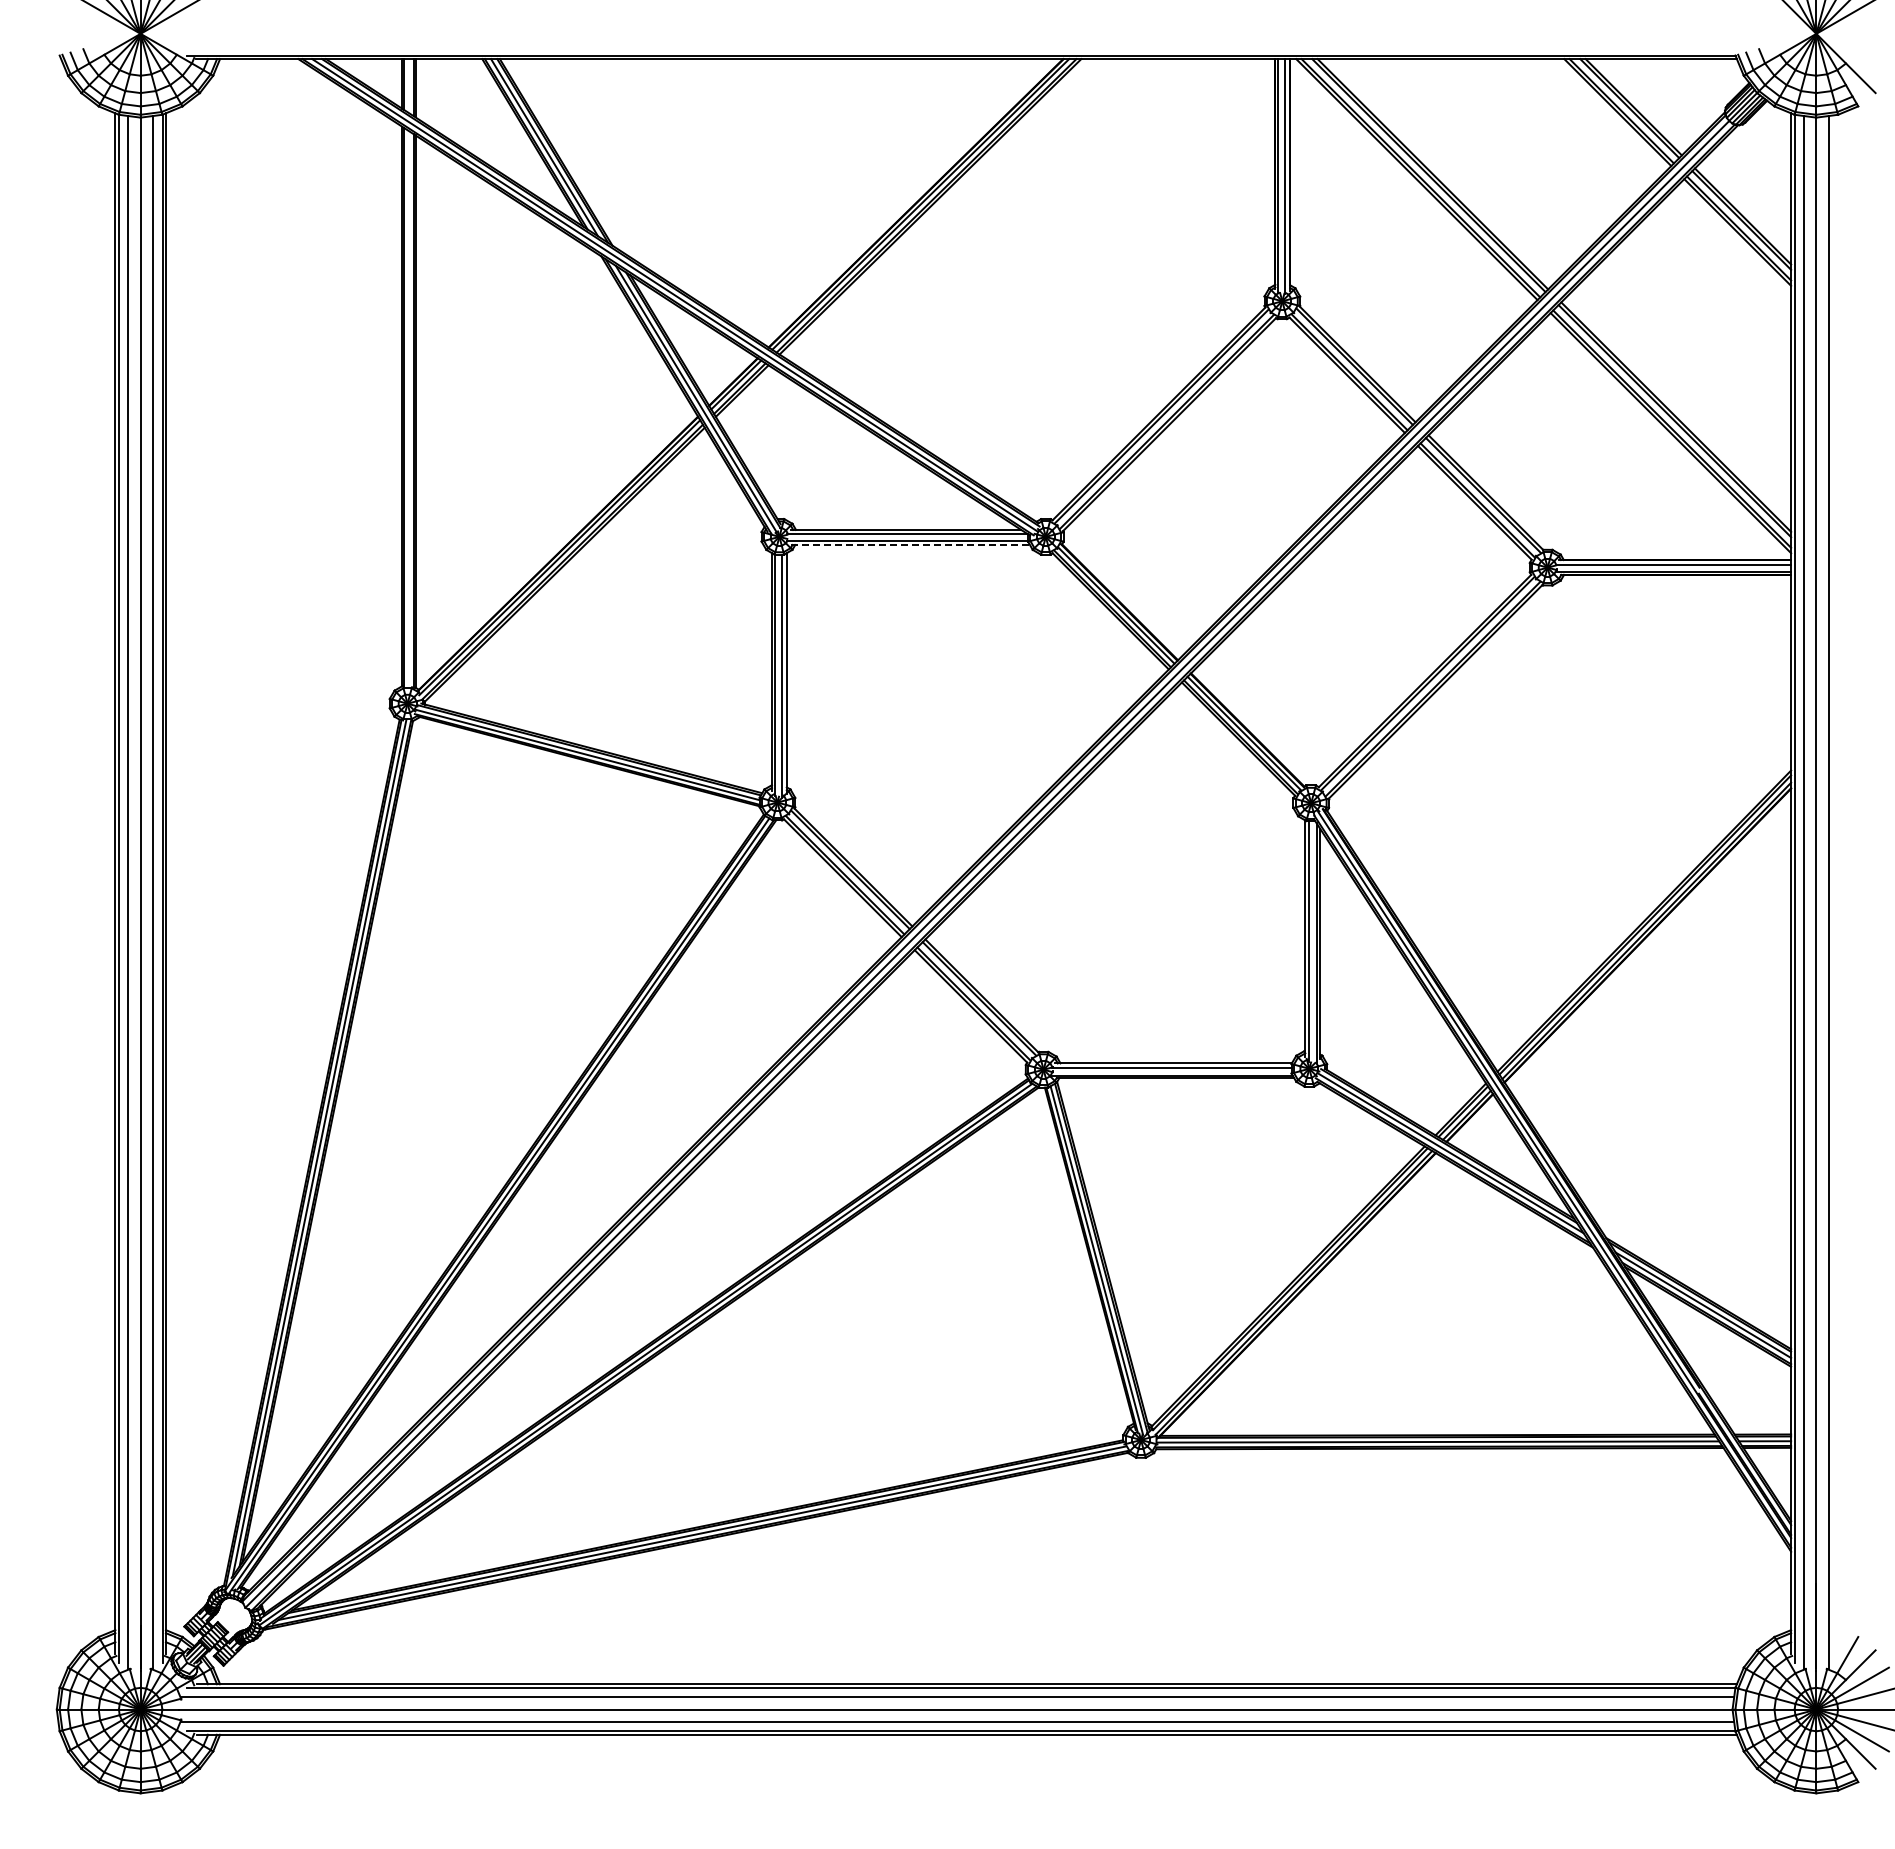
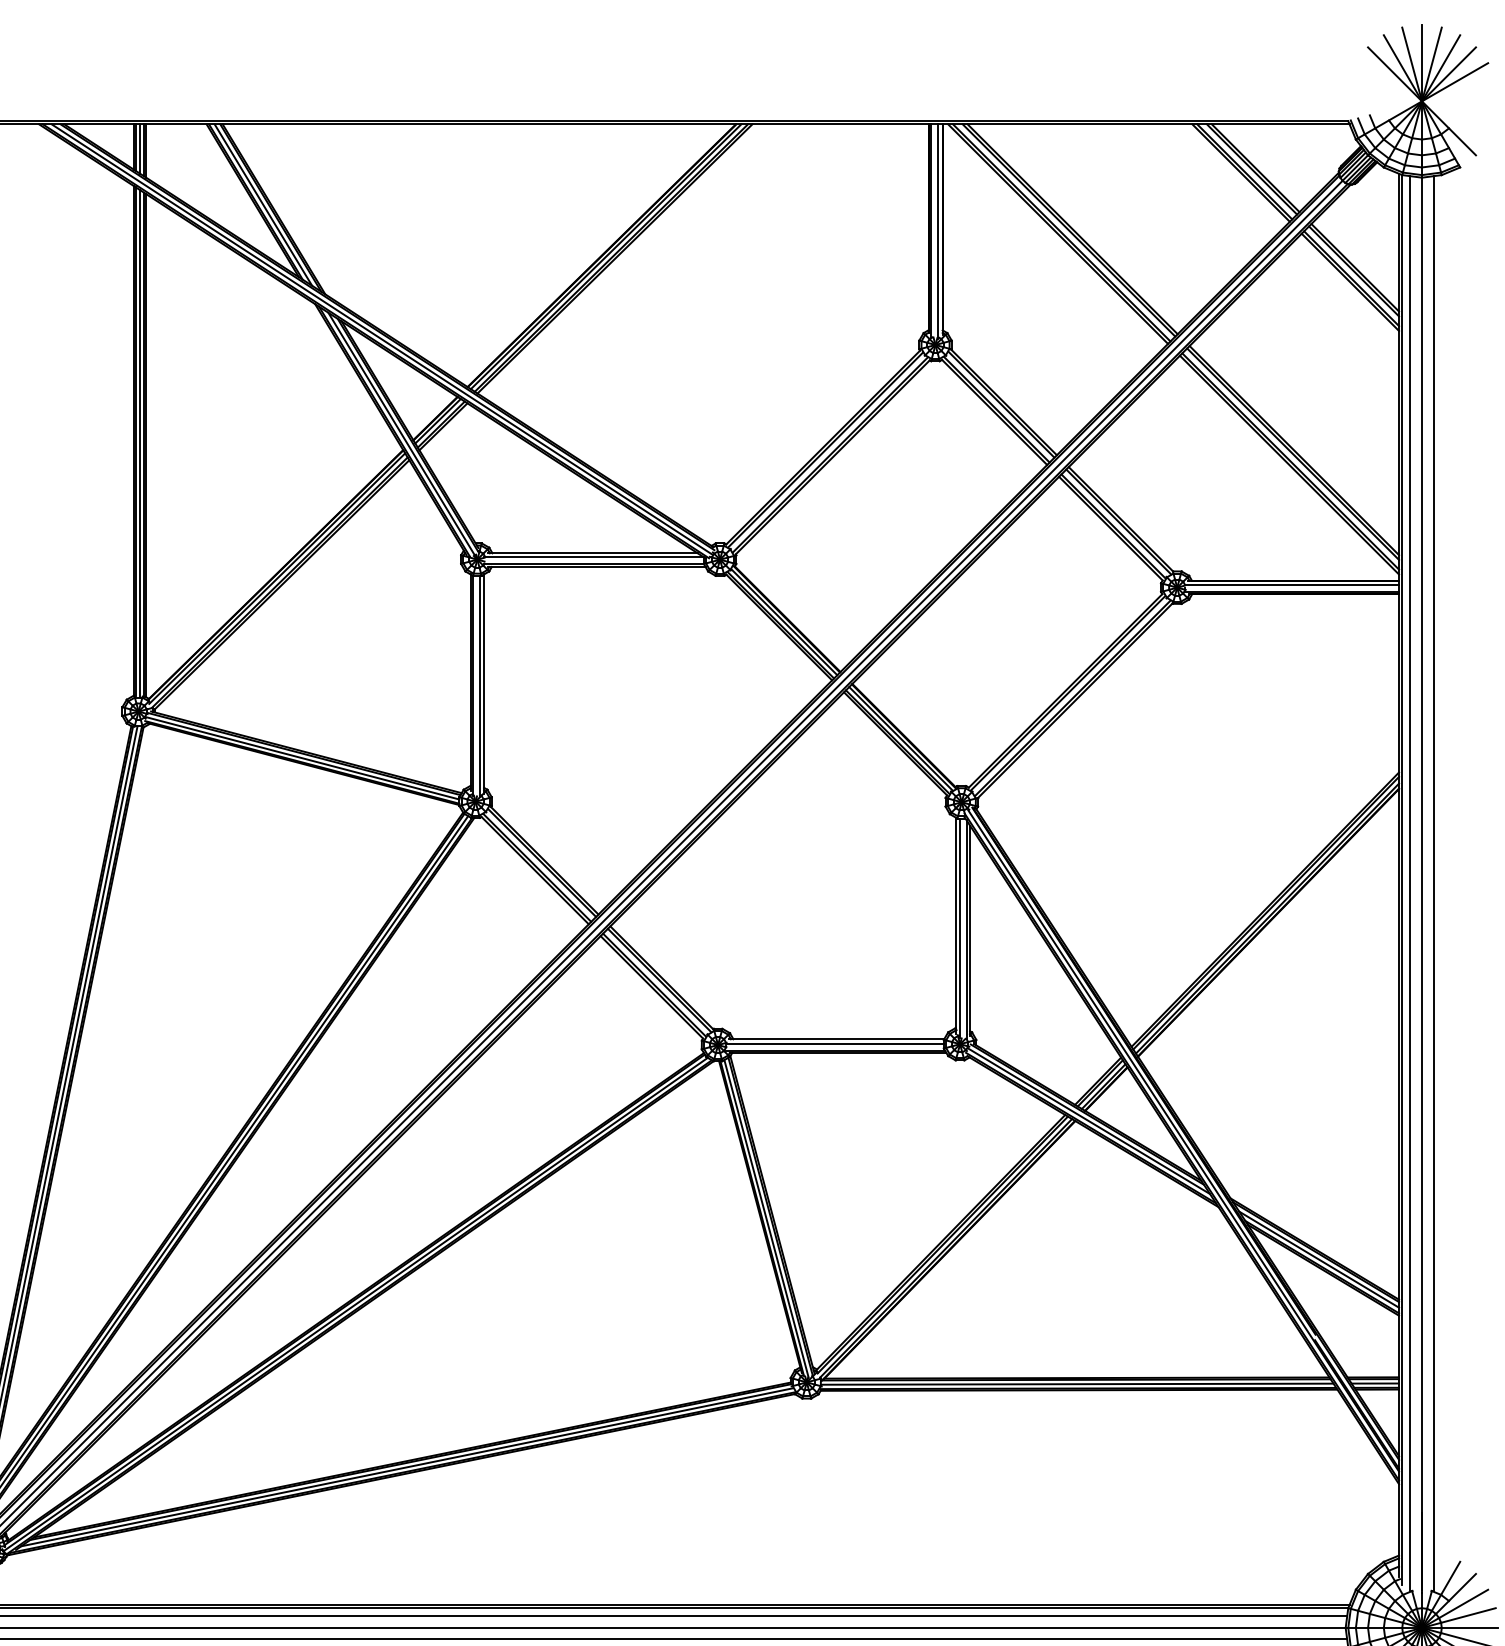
line: (408, 86) -> (139, 149), added
line: (408, 409) -> (139, 443), added
line: (910, 545) -> (596, 567), dashed -> solid

